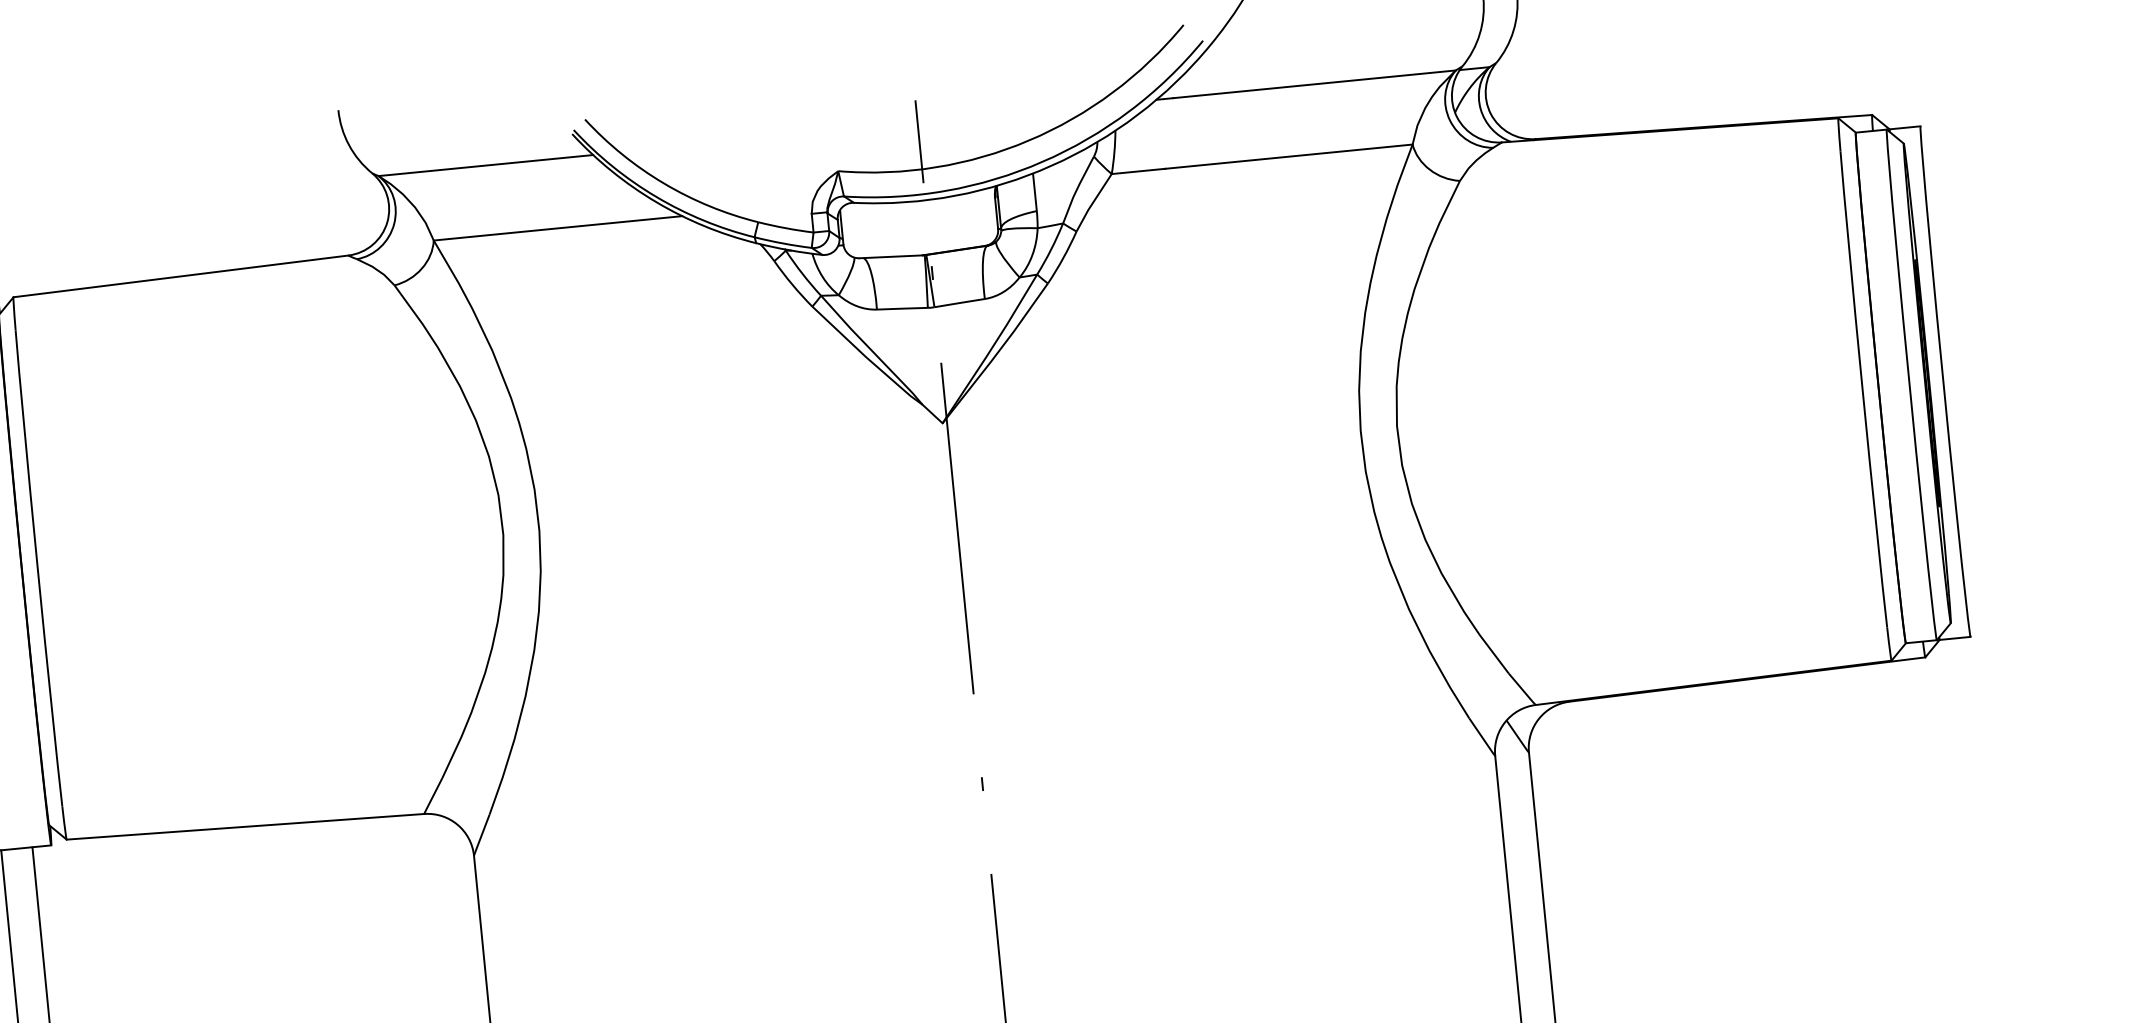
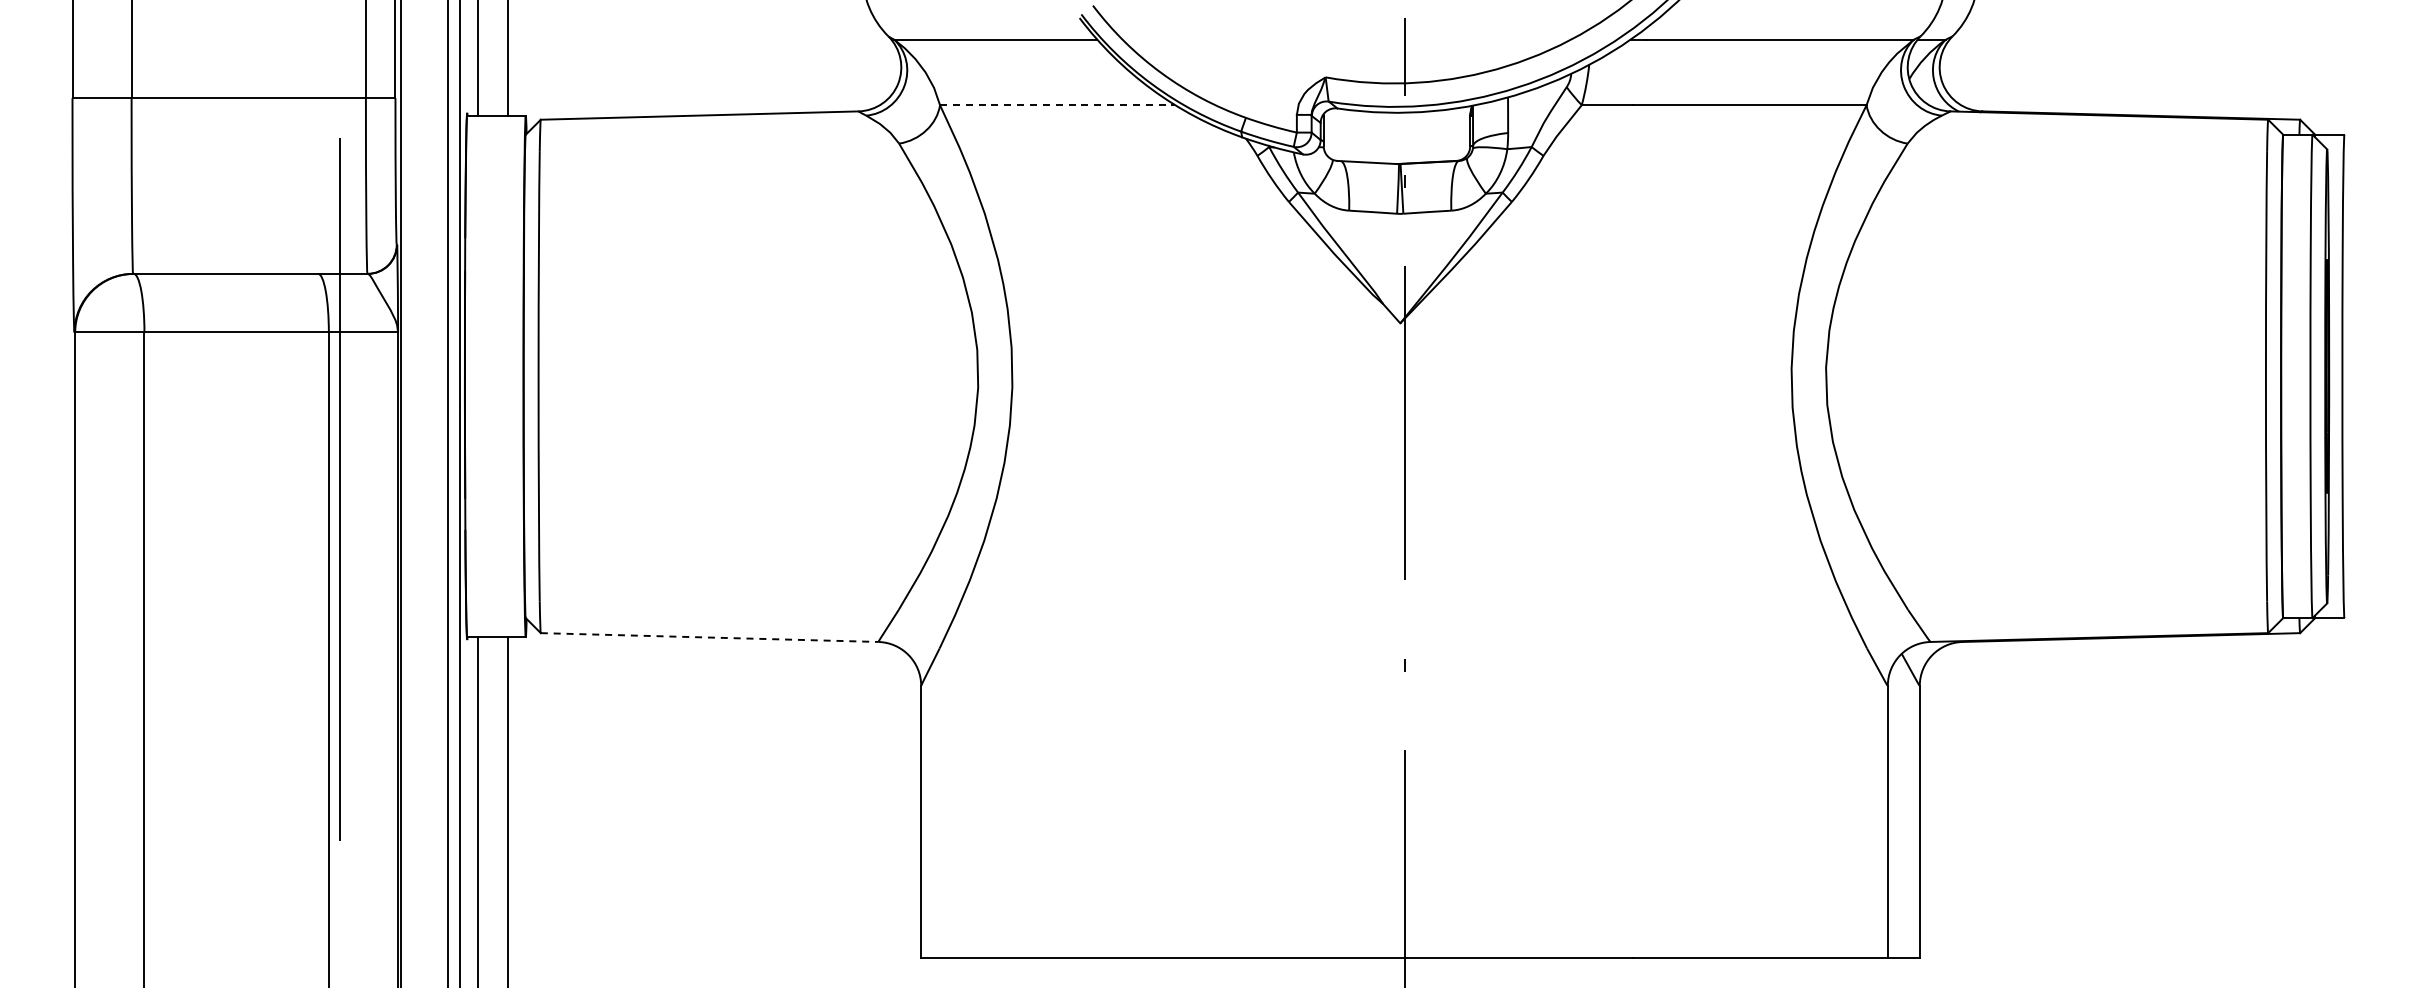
line: (557, 228) -> (1057, 105), solid -> dashed
line: (245, 826) -> (709, 637), solid -> dashed

